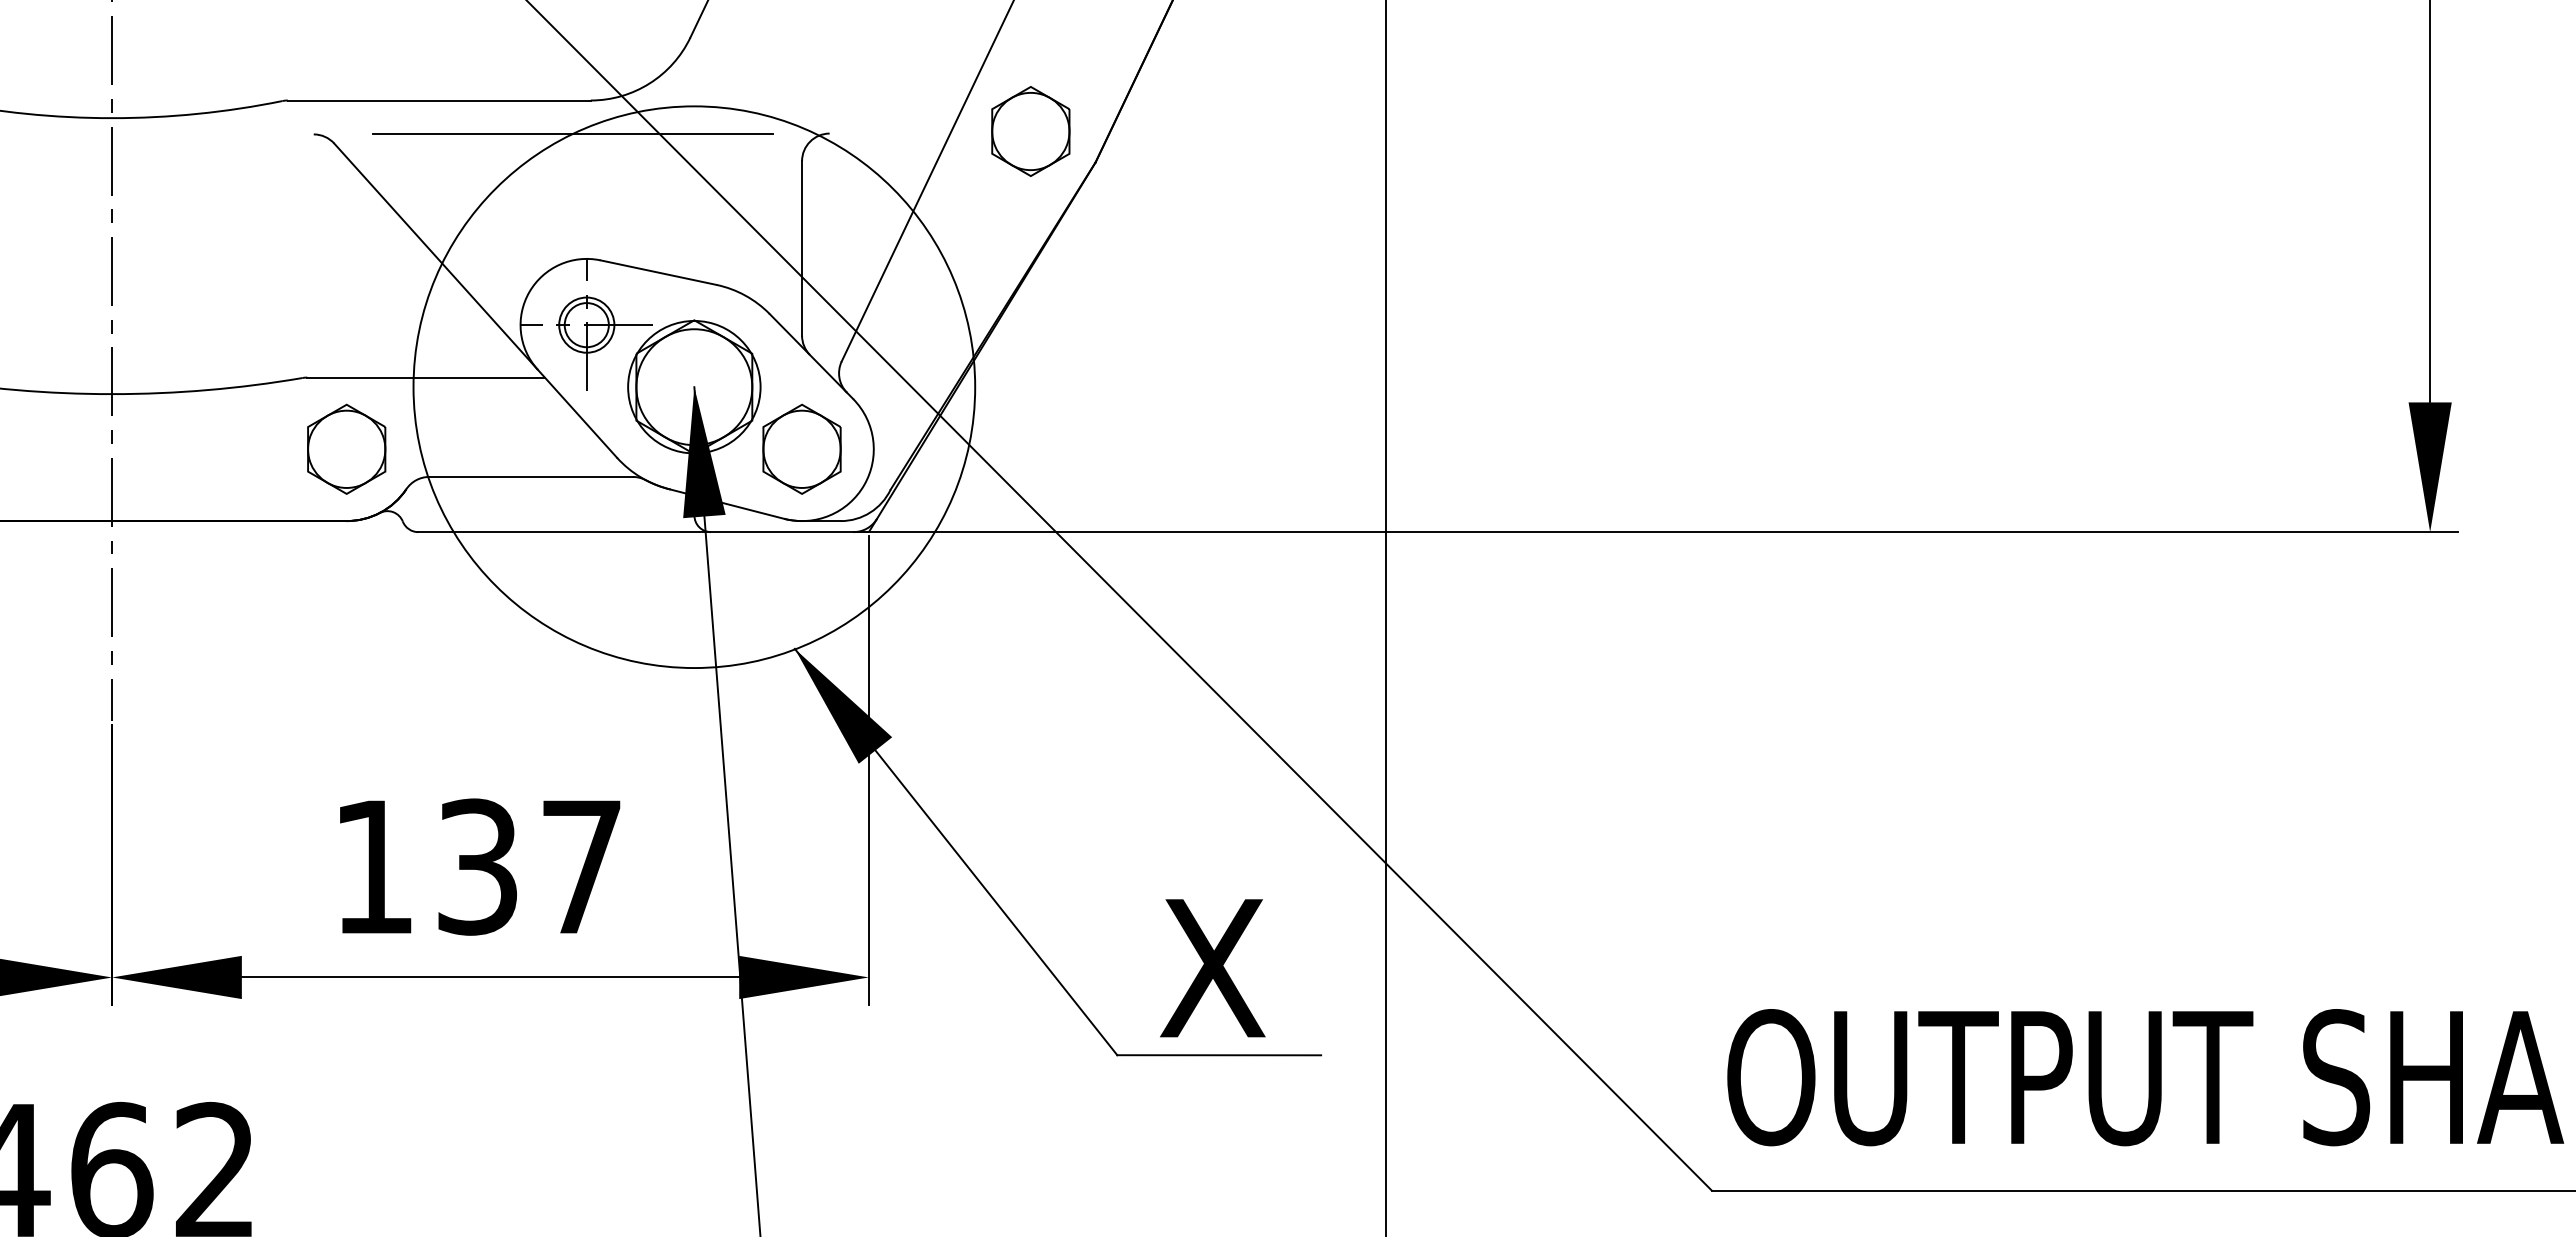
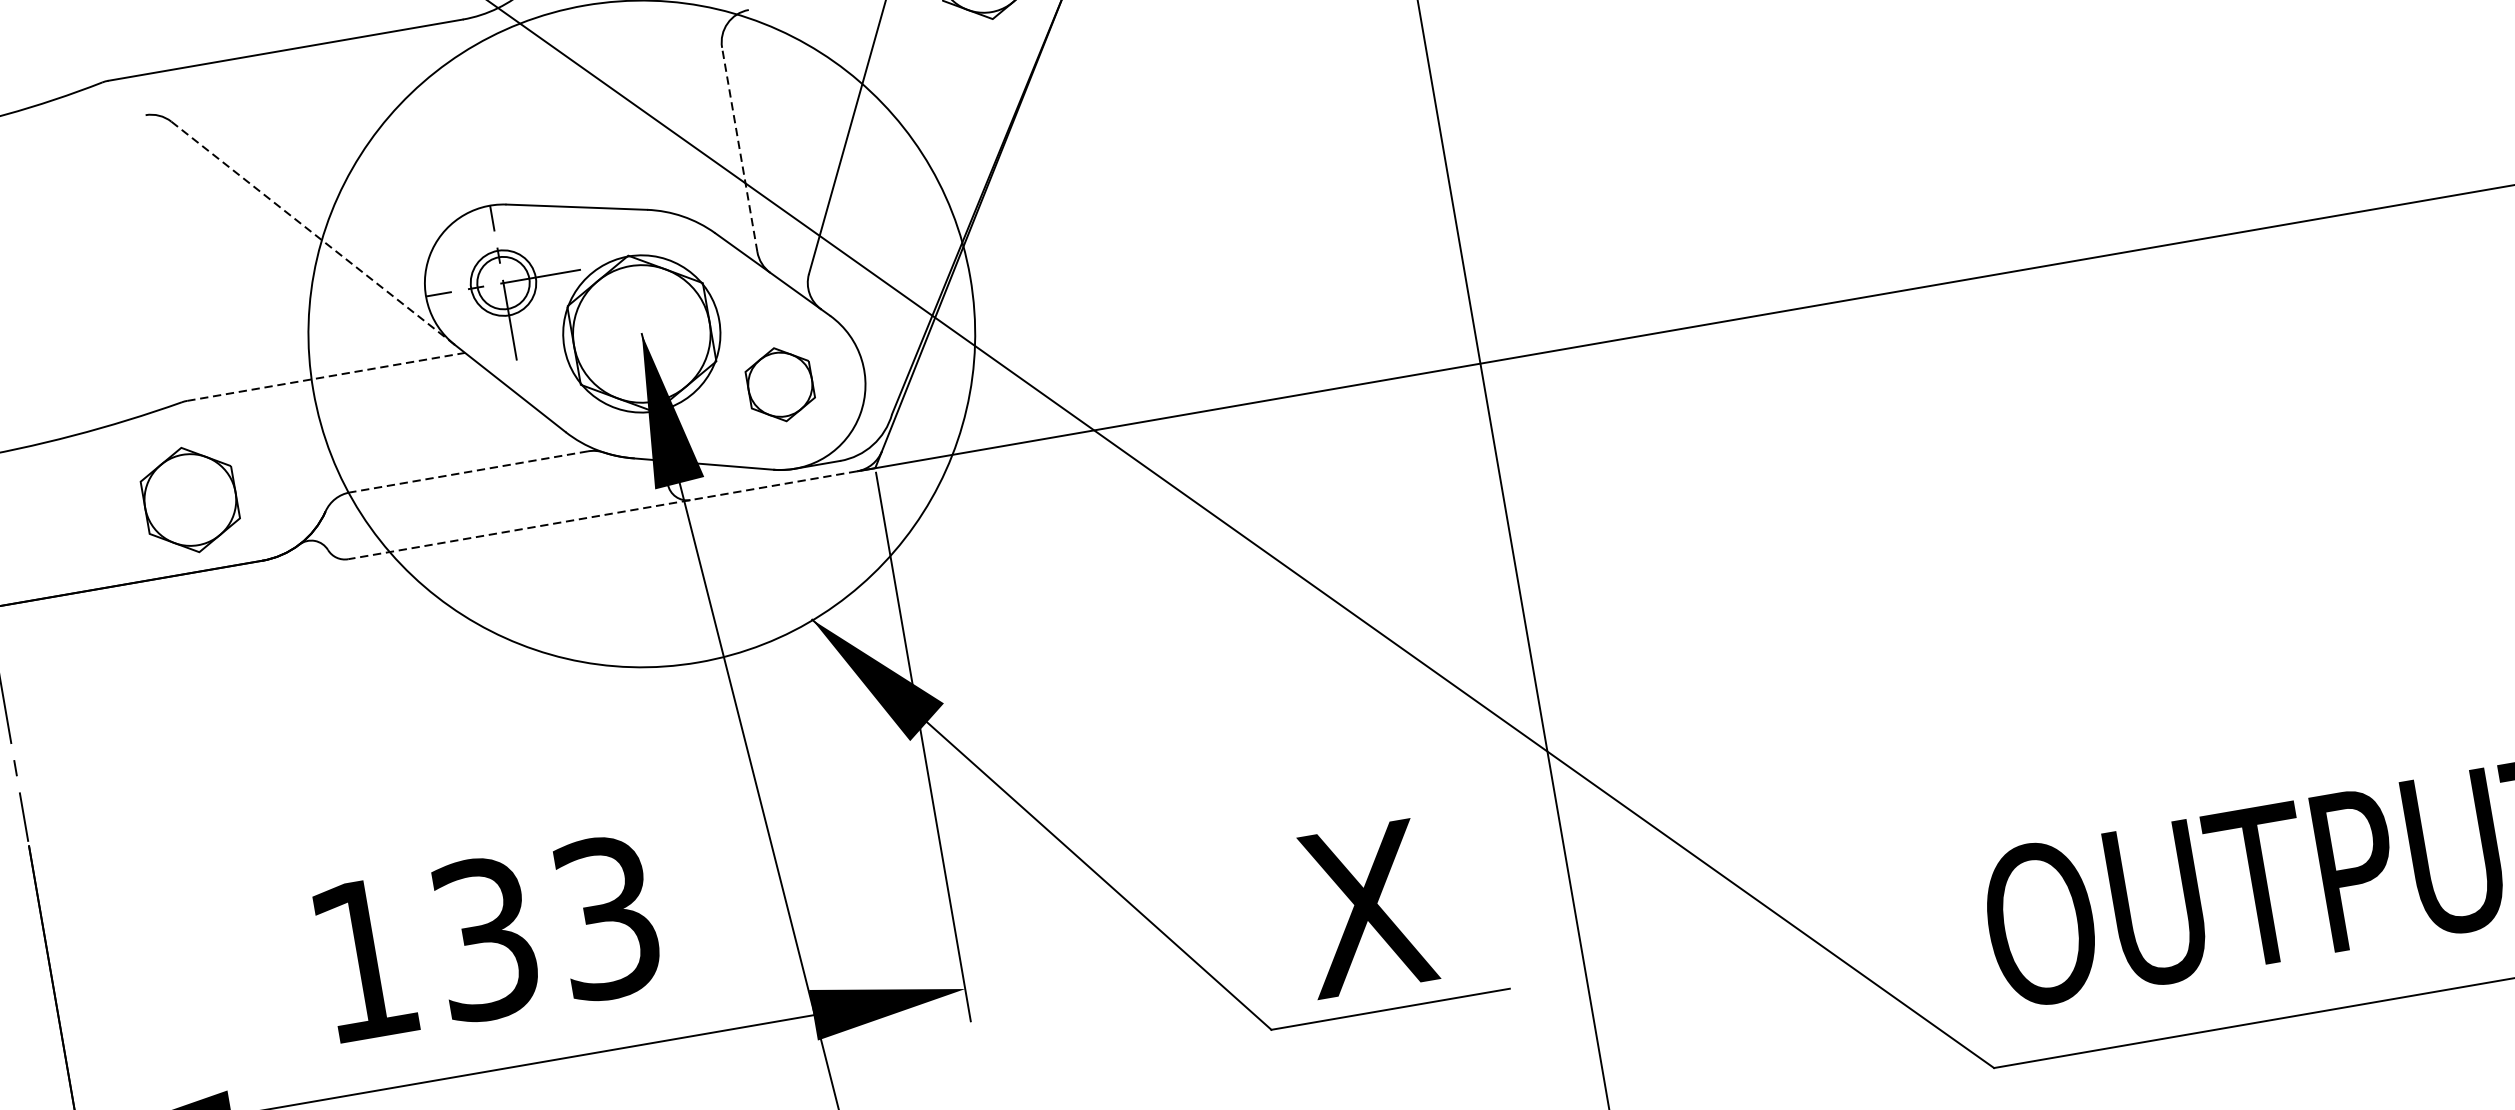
line: (573, 134) -> (449, 62), removed
line: (802, 247) -> (740, 148), solid -> dashed
line: (435, 256) -> (312, 233), solid -> dashed
line: (426, 377) -> (326, 376), solid -> dashed
part: (346, 448) -> (189, 499), moved
part: (801, 448) -> (779, 384), size x0.7
line: (531, 476) -> (469, 471), solid -> dashed
line: (635, 532) -> (602, 515), solid -> dashed
text: (581, 866) -> (606, 917), 137 -> 133

